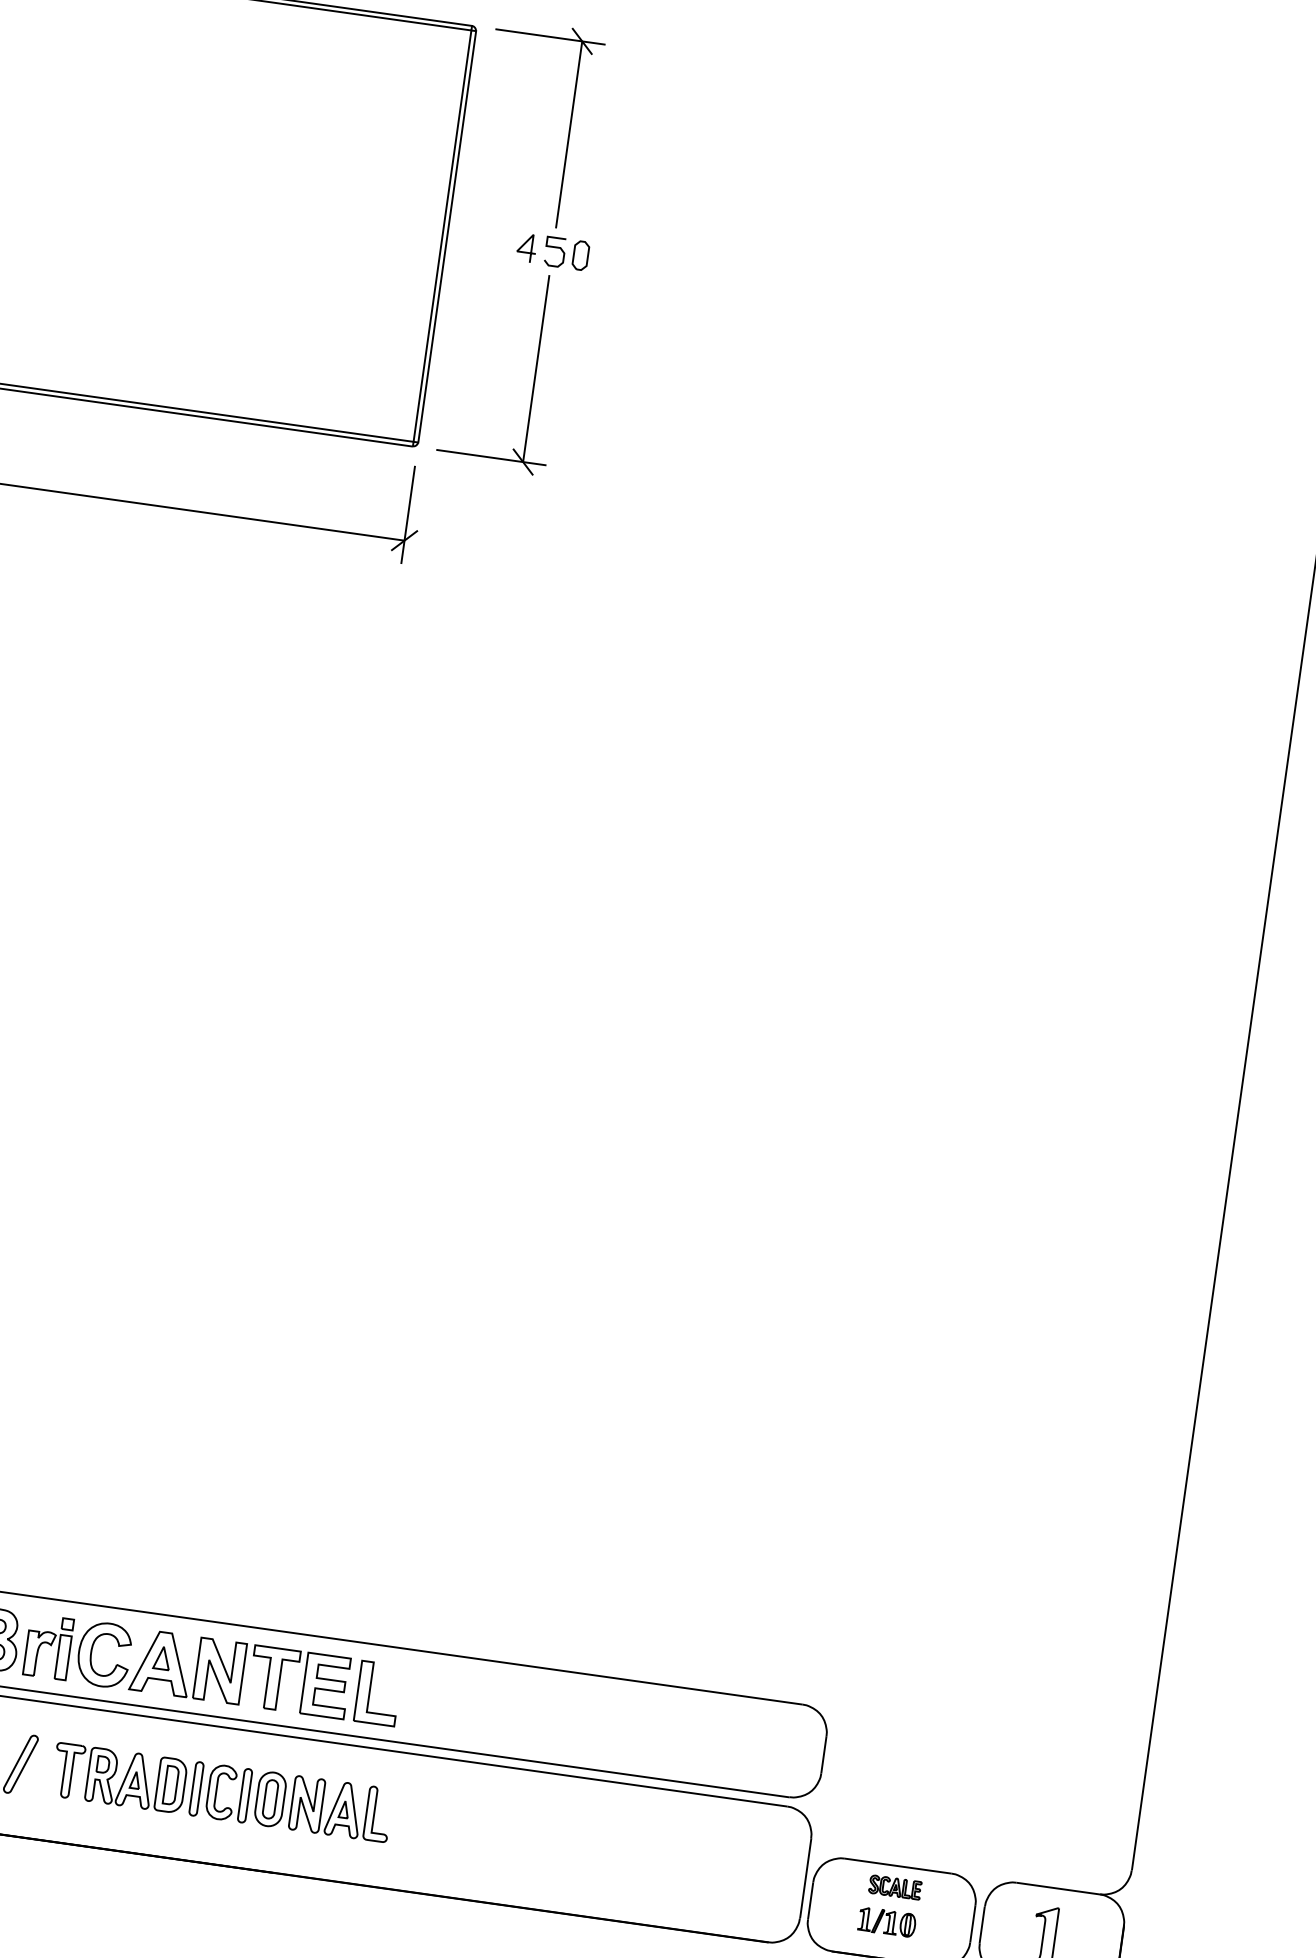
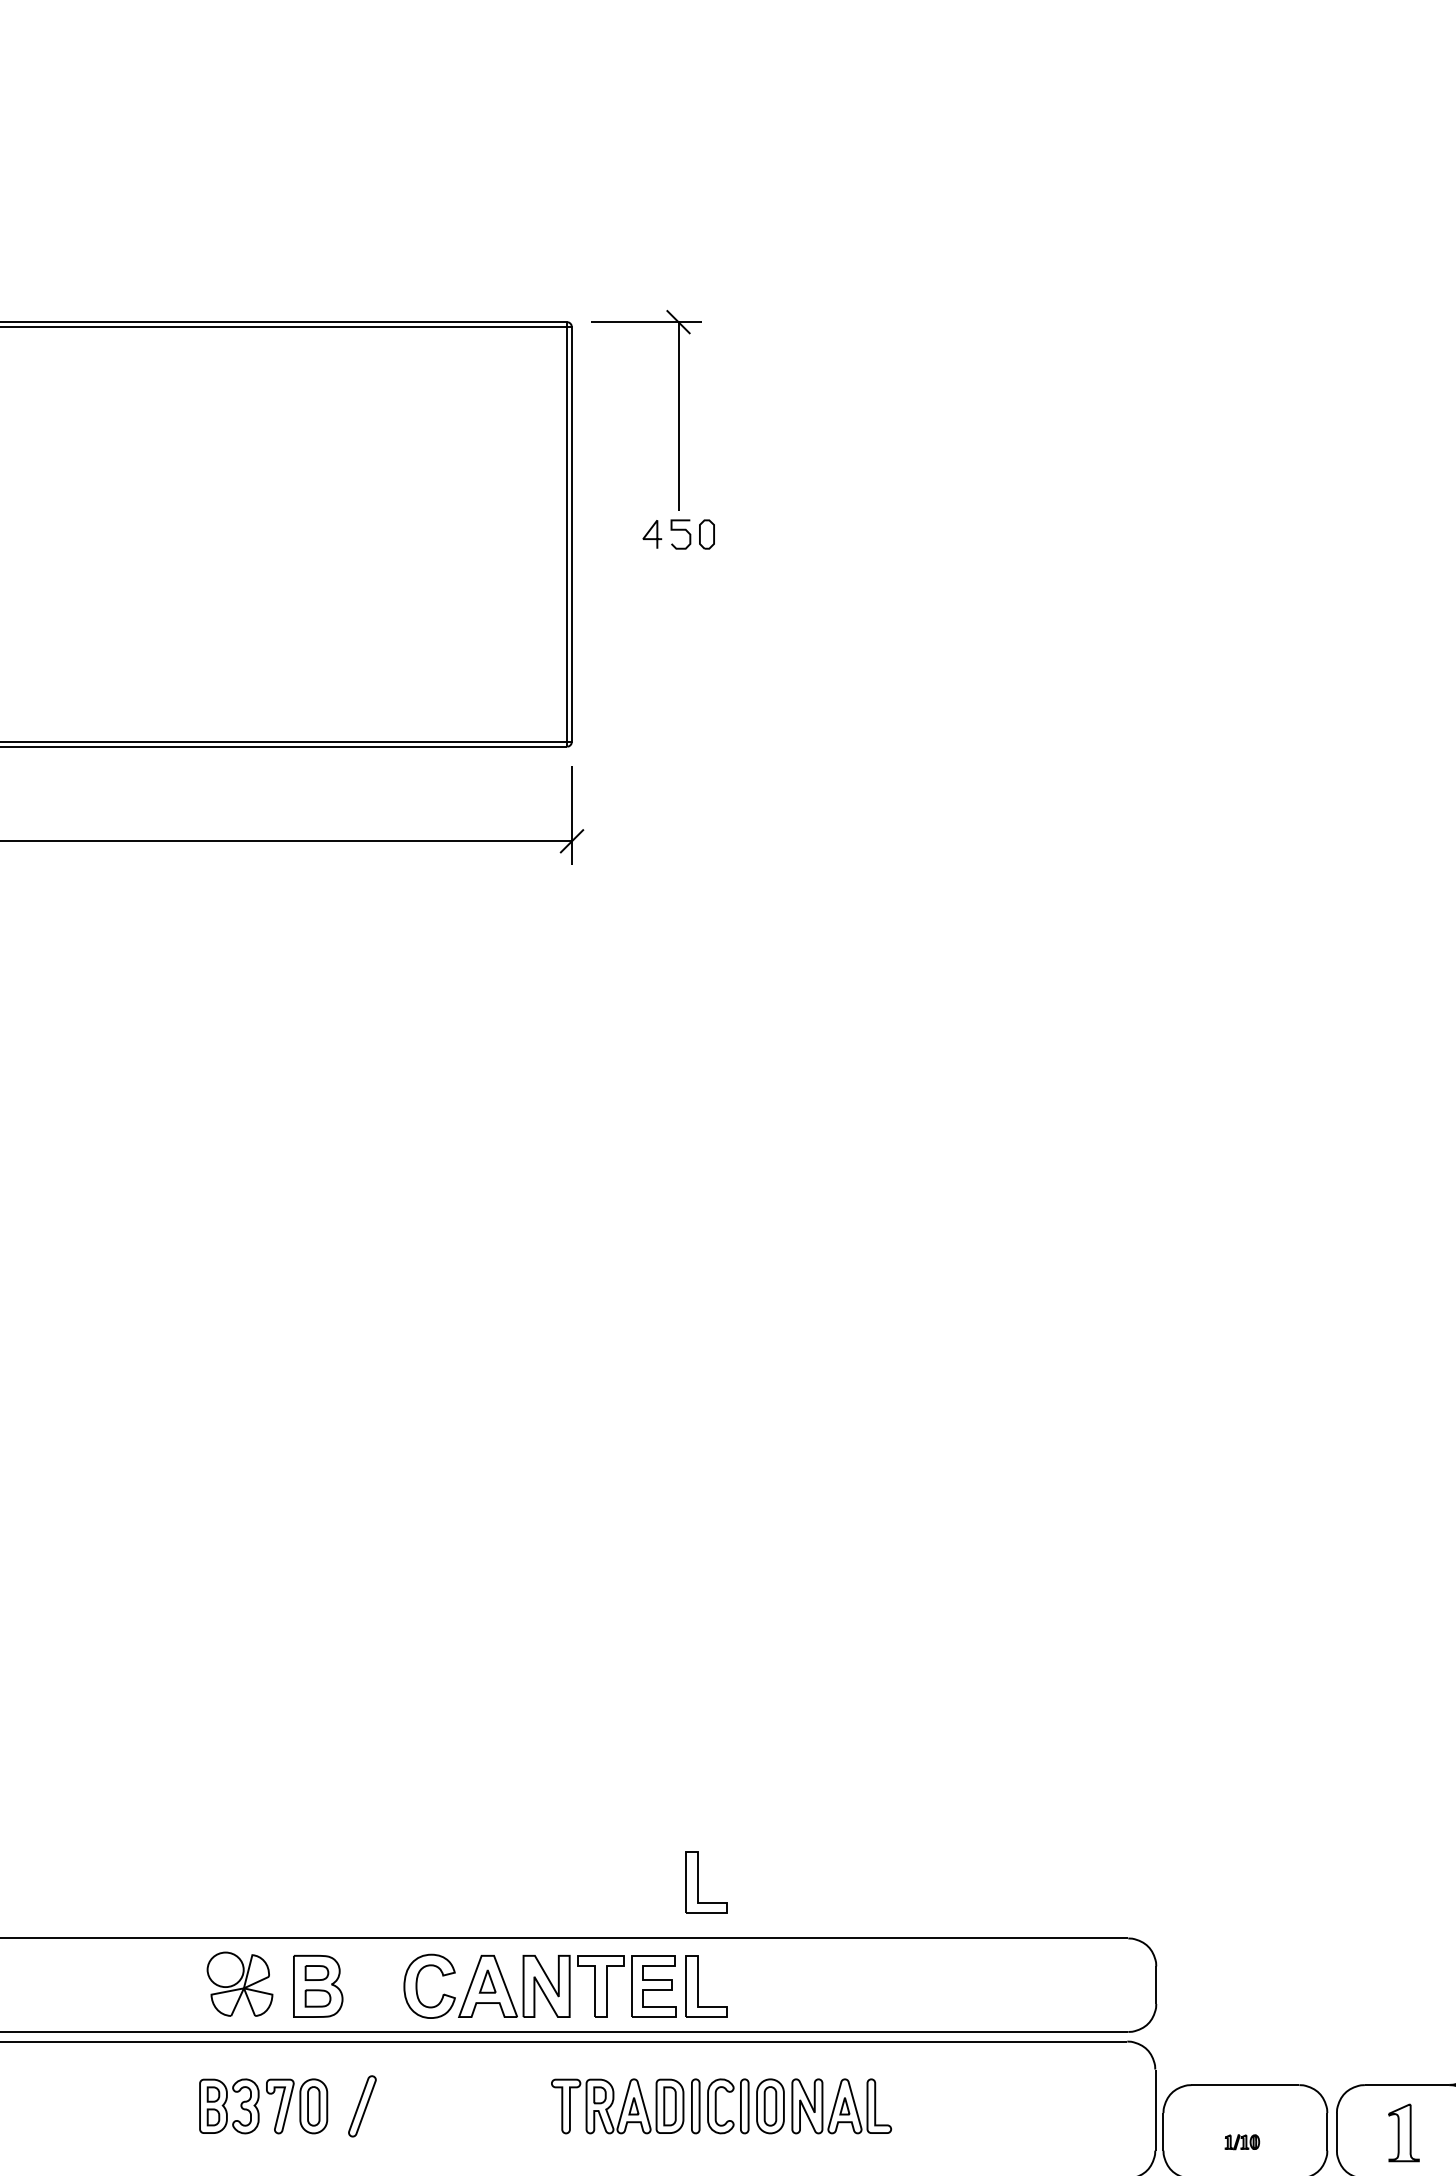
part: (535, 374) -> (678, 658), removed
part: (384, 1589) -> (698, 1882), added
part: (48, 1647) -> (373, 1986), removed
part: (221, 1792) -> (721, 2106), moved
part: (895, 1887) -> (1245, 2106), removed
part: (887, 1921) -> (1242, 2141), size x0.6

